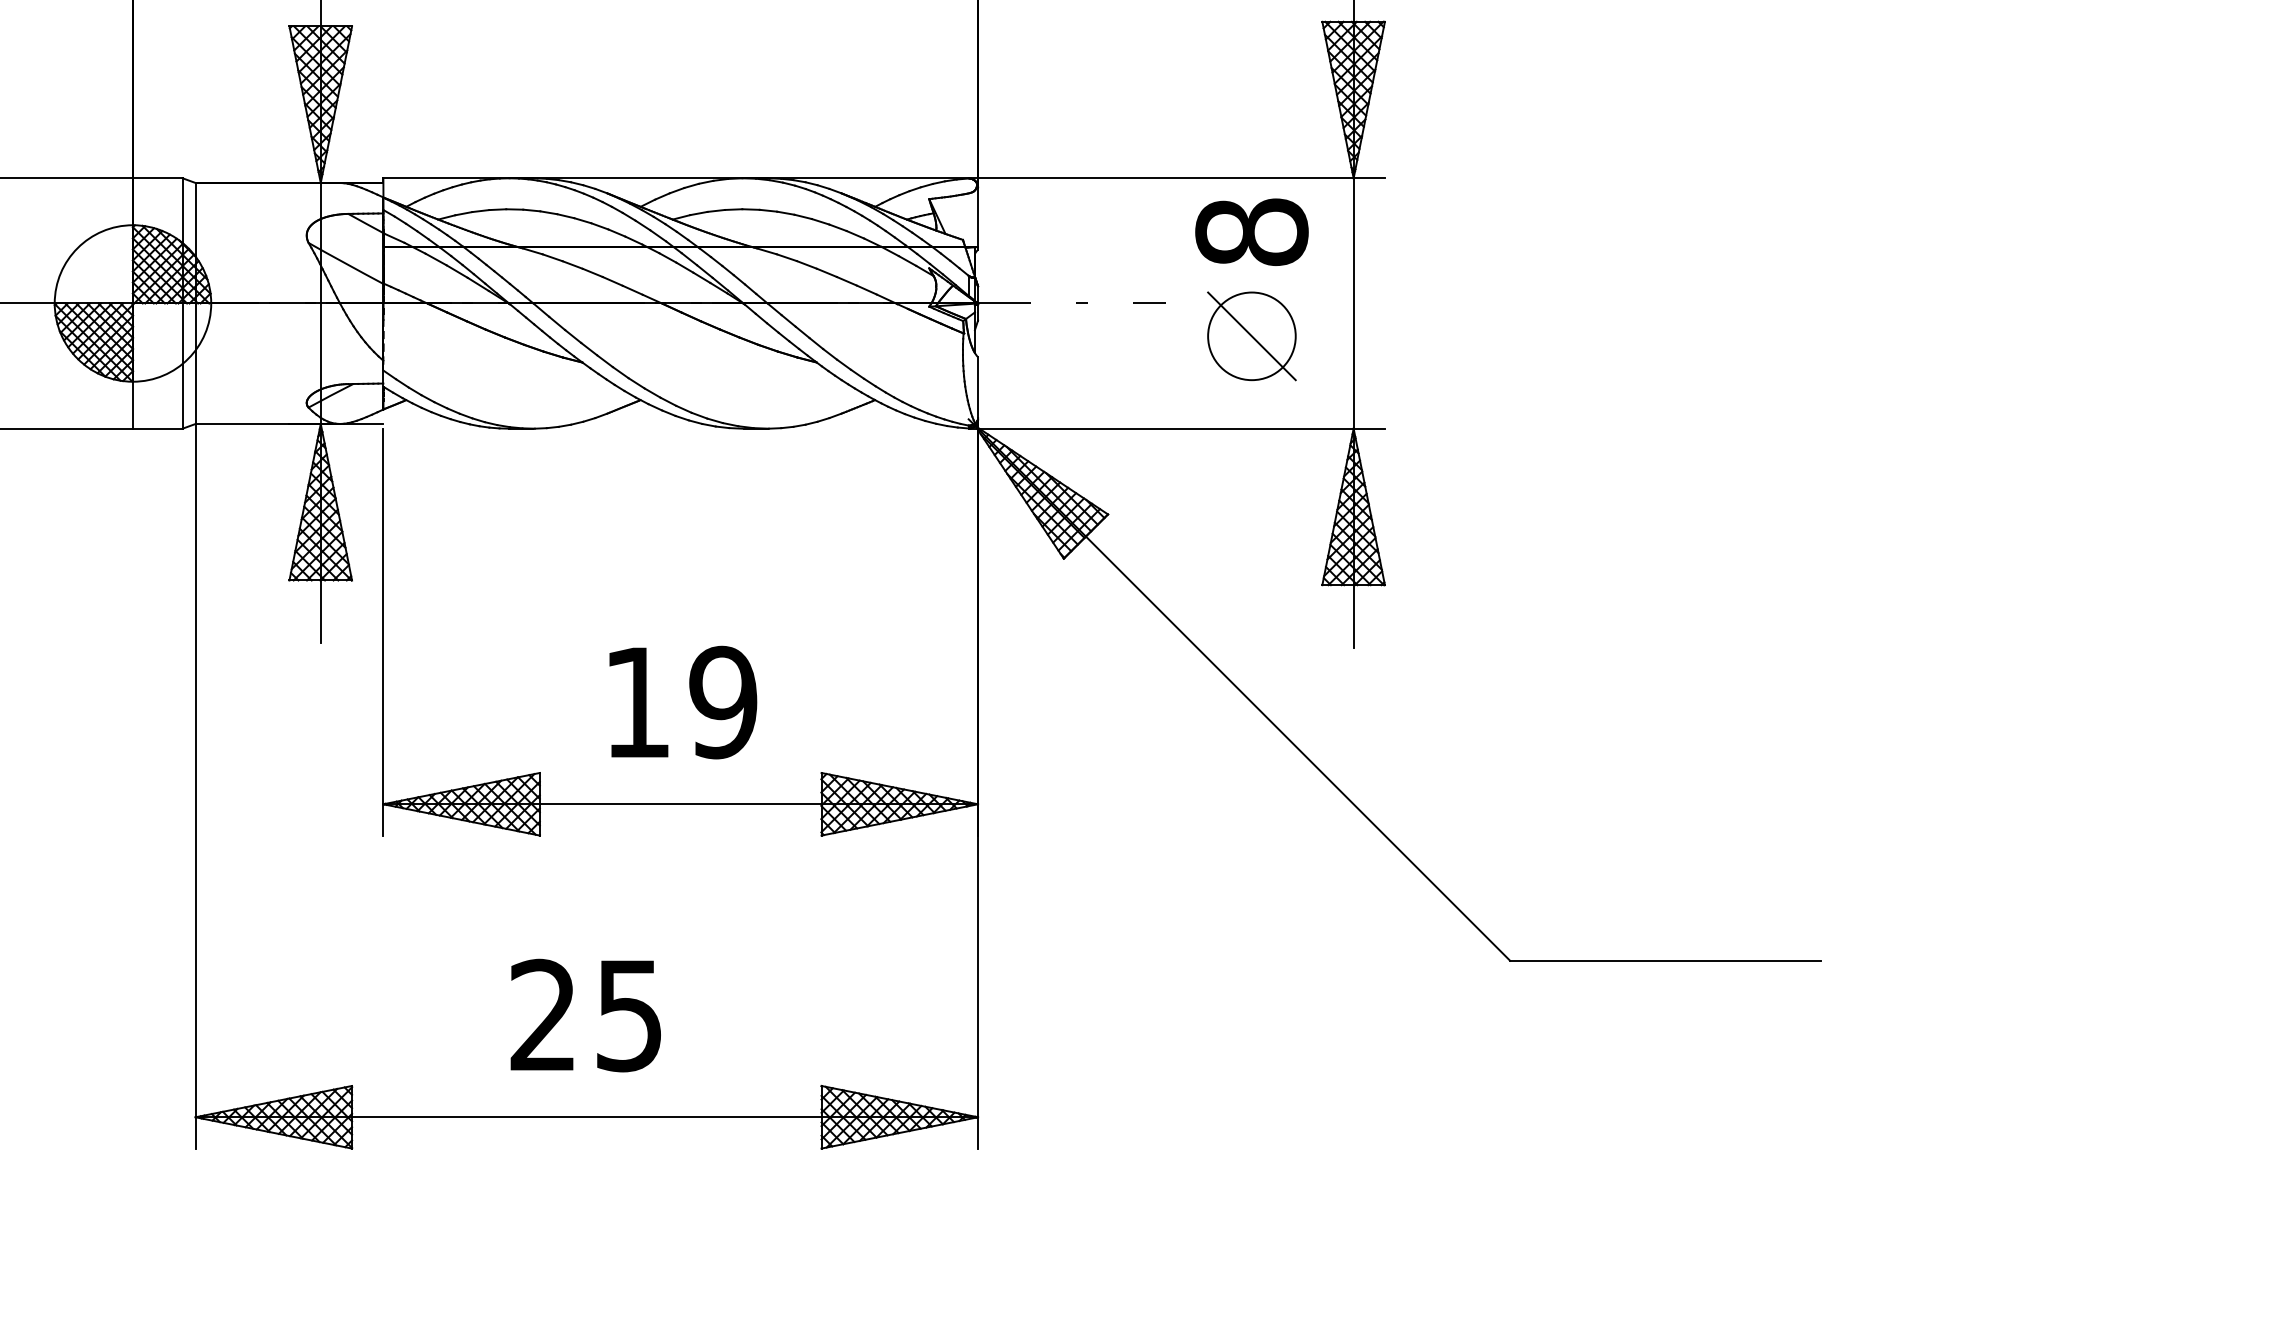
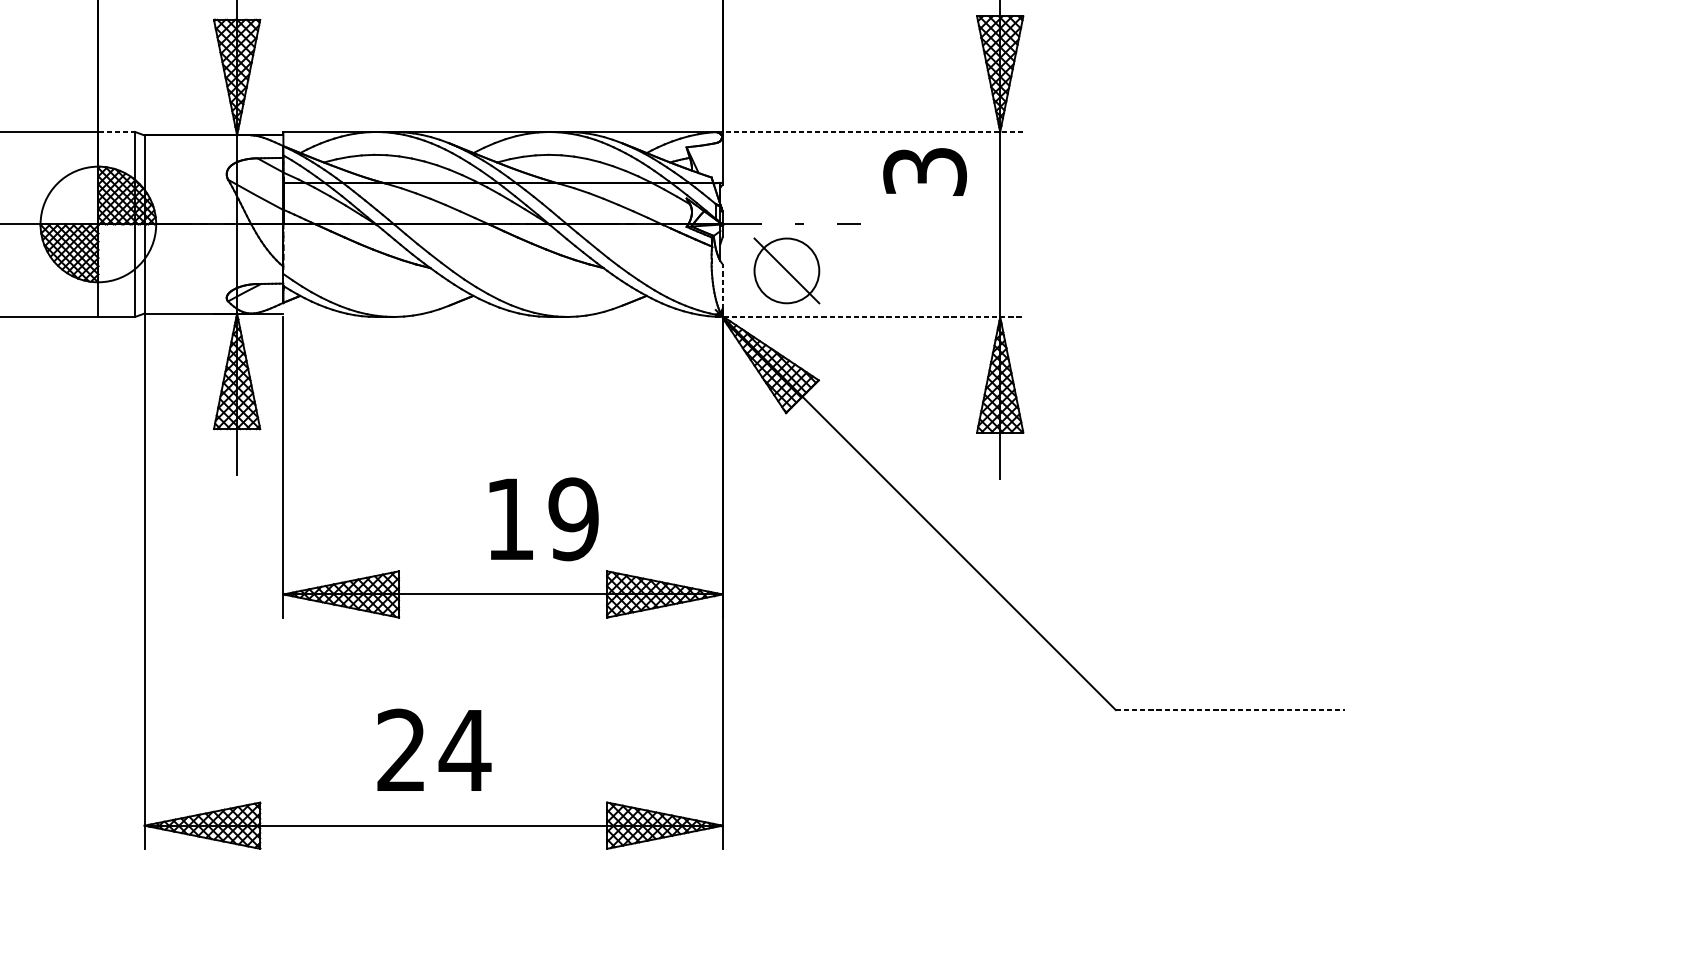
line: (157, 178) -> (116, 132), solid -> dashed
line: (1176, 178) -> (869, 132), solid -> dashed
text: (1251, 232) -> (924, 172), 8 -> 3
part: (1251, 336) -> (786, 271), moved
line: (978, 387) -> (723, 286), solid -> dashed
line: (1177, 428) -> (870, 316), solid -> dashed
text: (683, 702) -> (544, 519), moved
line: (1665, 960) -> (1230, 709), solid -> dashed
text: (629, 1016) -> (465, 751), 25 -> 24

